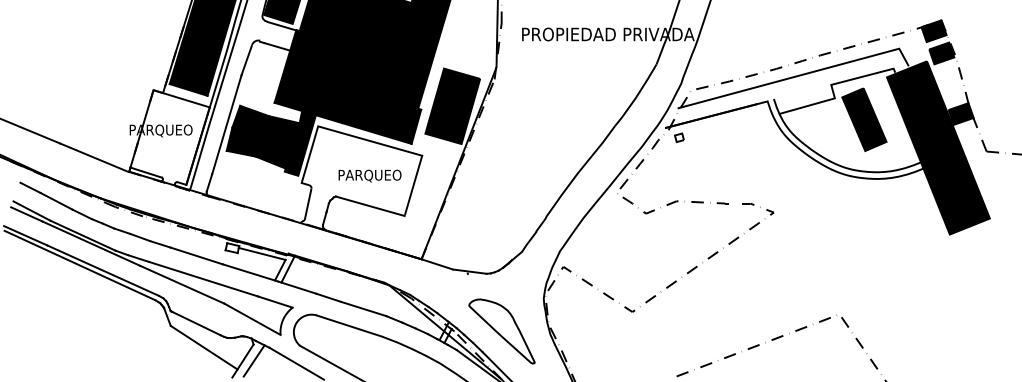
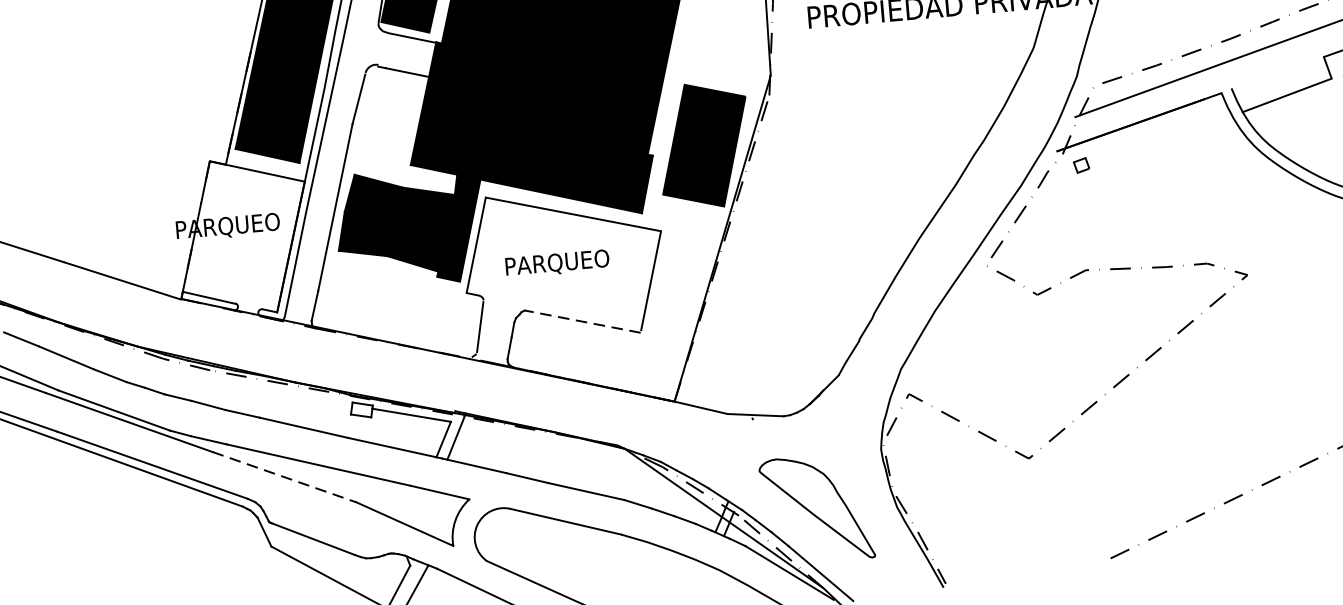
text: (369, 175) -> (556, 262), moved
line: (370, 206) -> (583, 322), solid -> dashed
line: (182, 284) -> (284, 476), solid -> dashed

